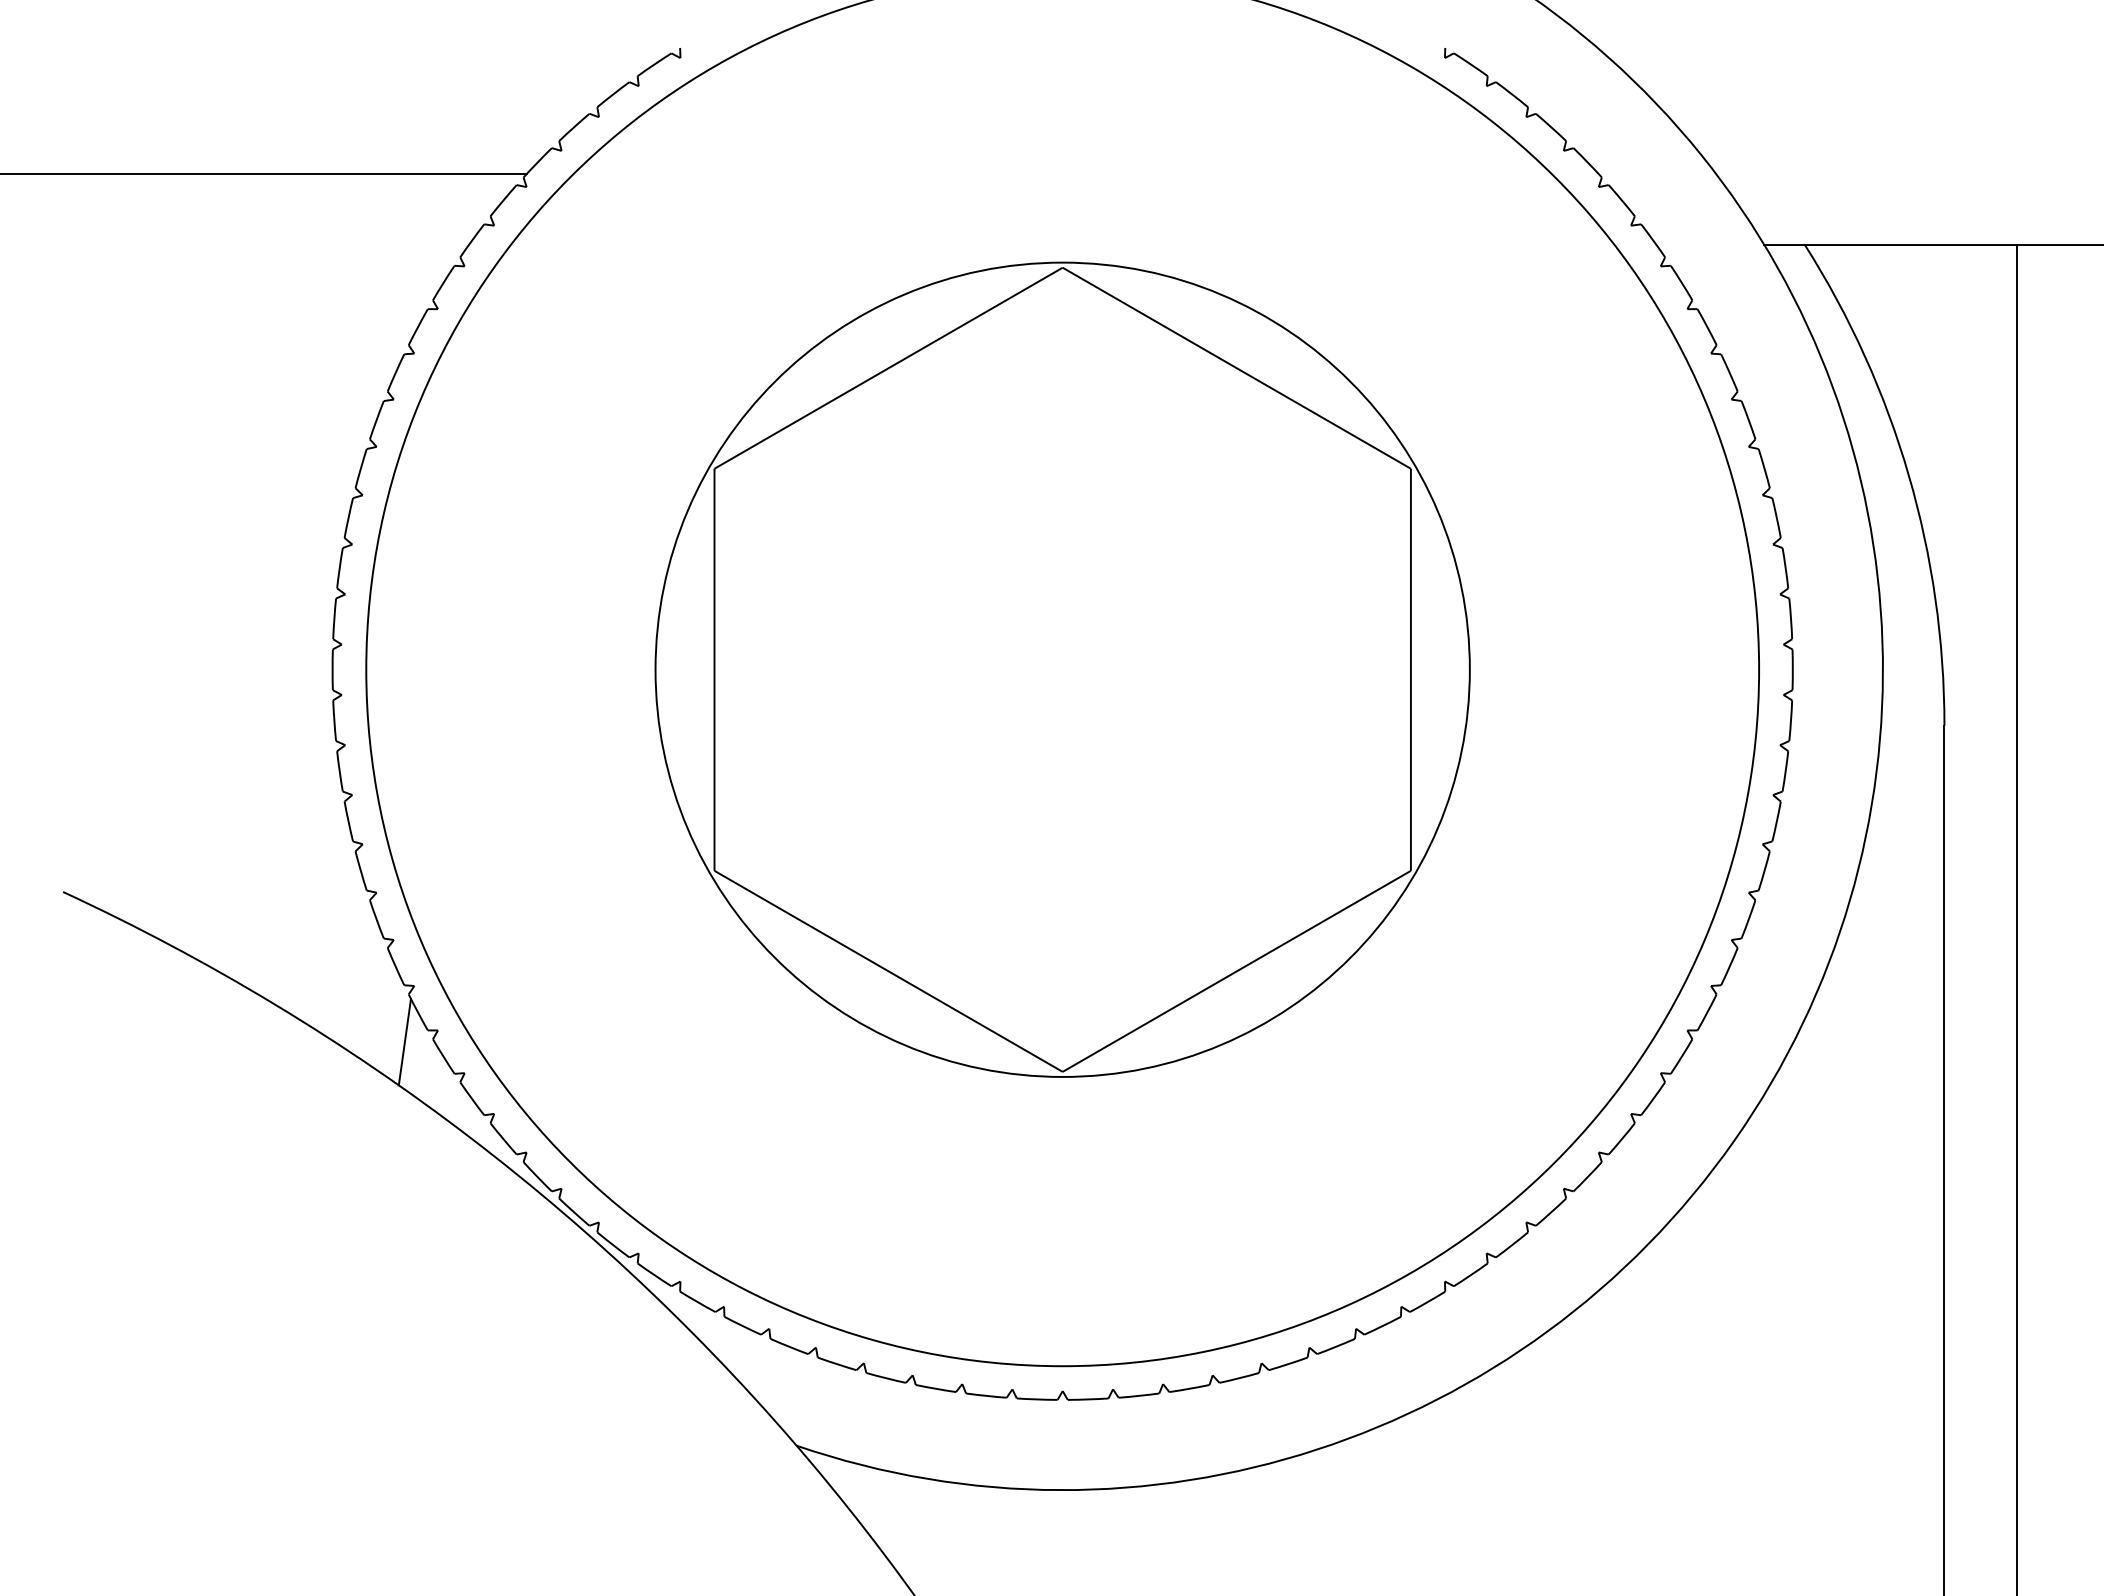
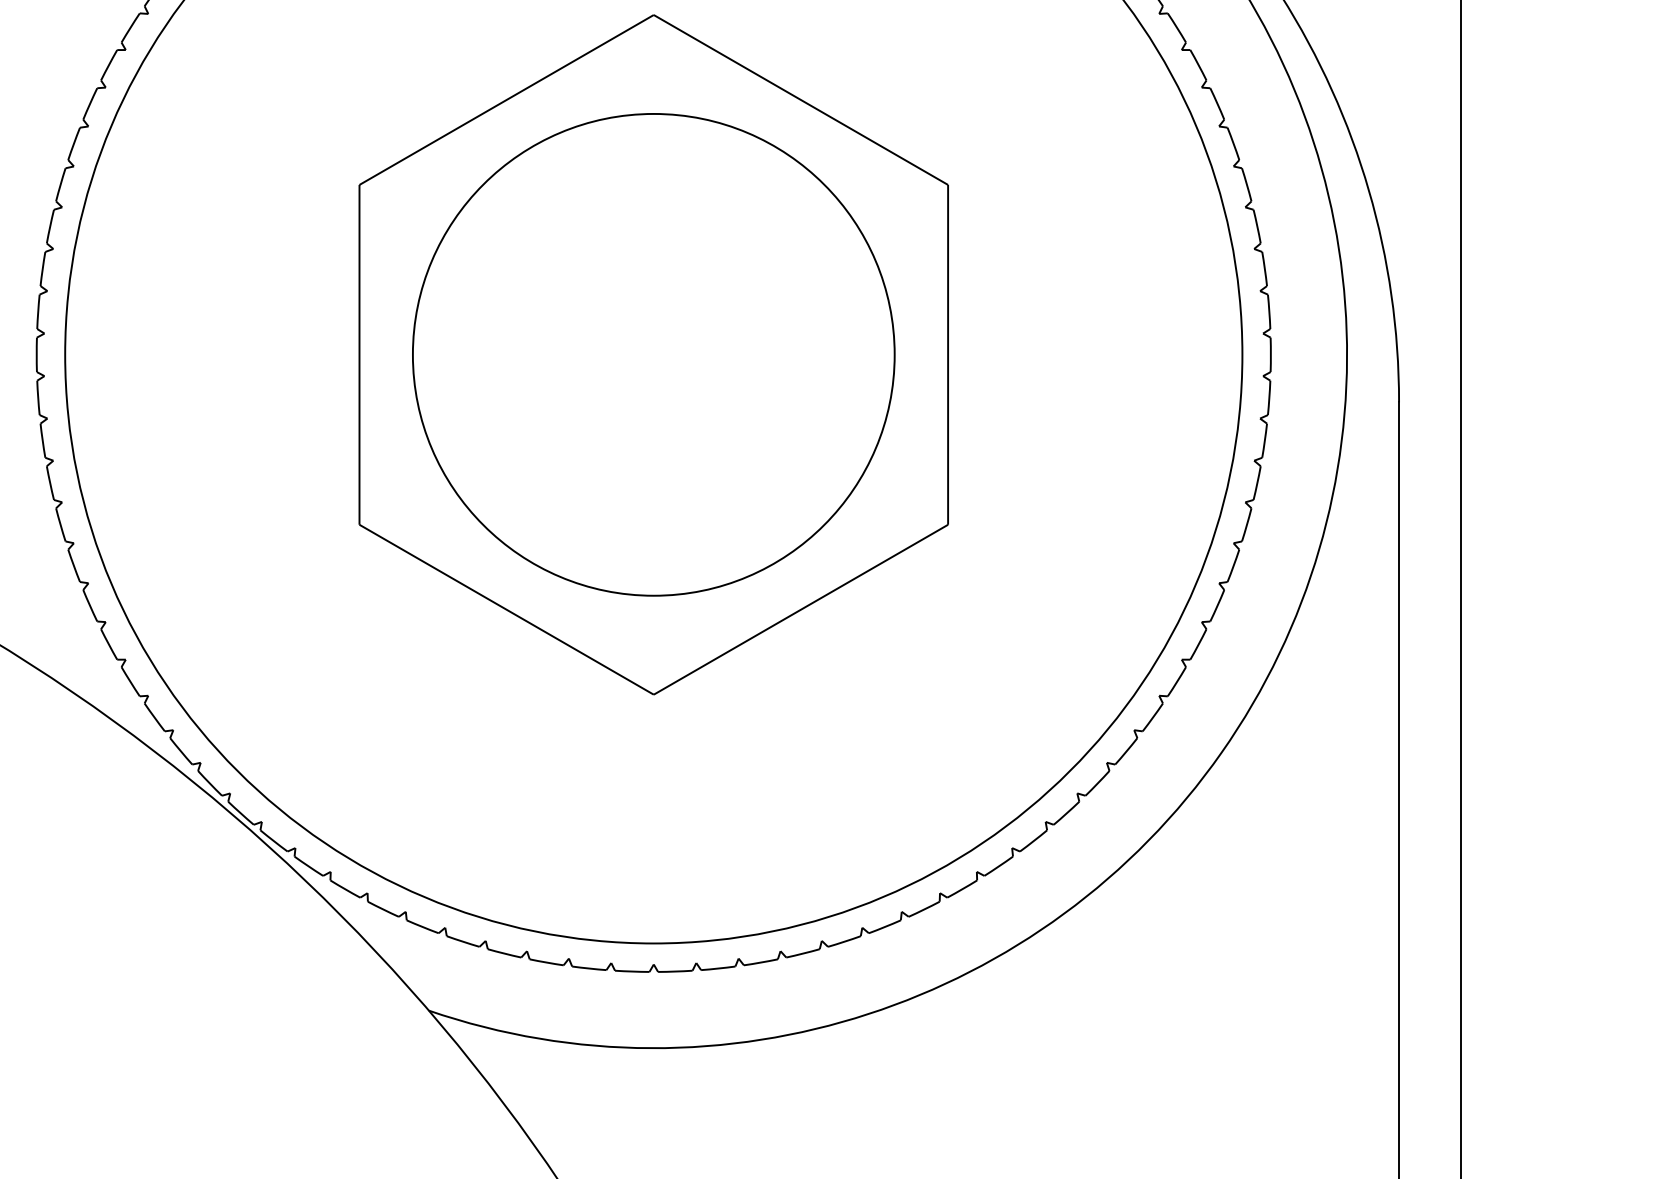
circle: (1062, 669) -> (653, 354), size x0.7
line: (404, 1041) -> (97, 669), removed

